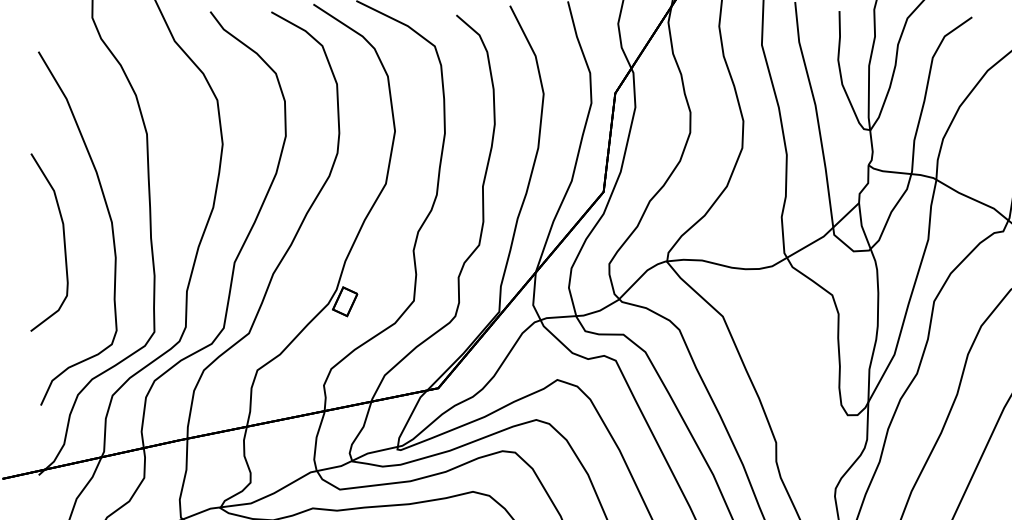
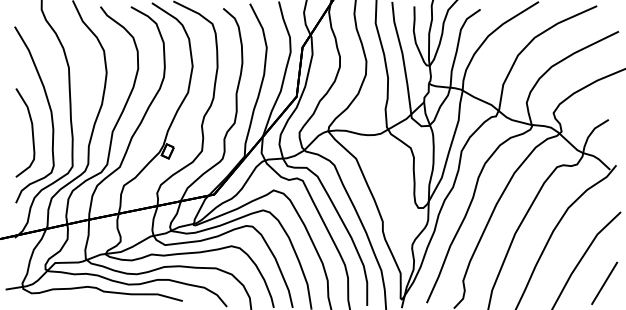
part: (61, 239) -> (31, 131), moved

